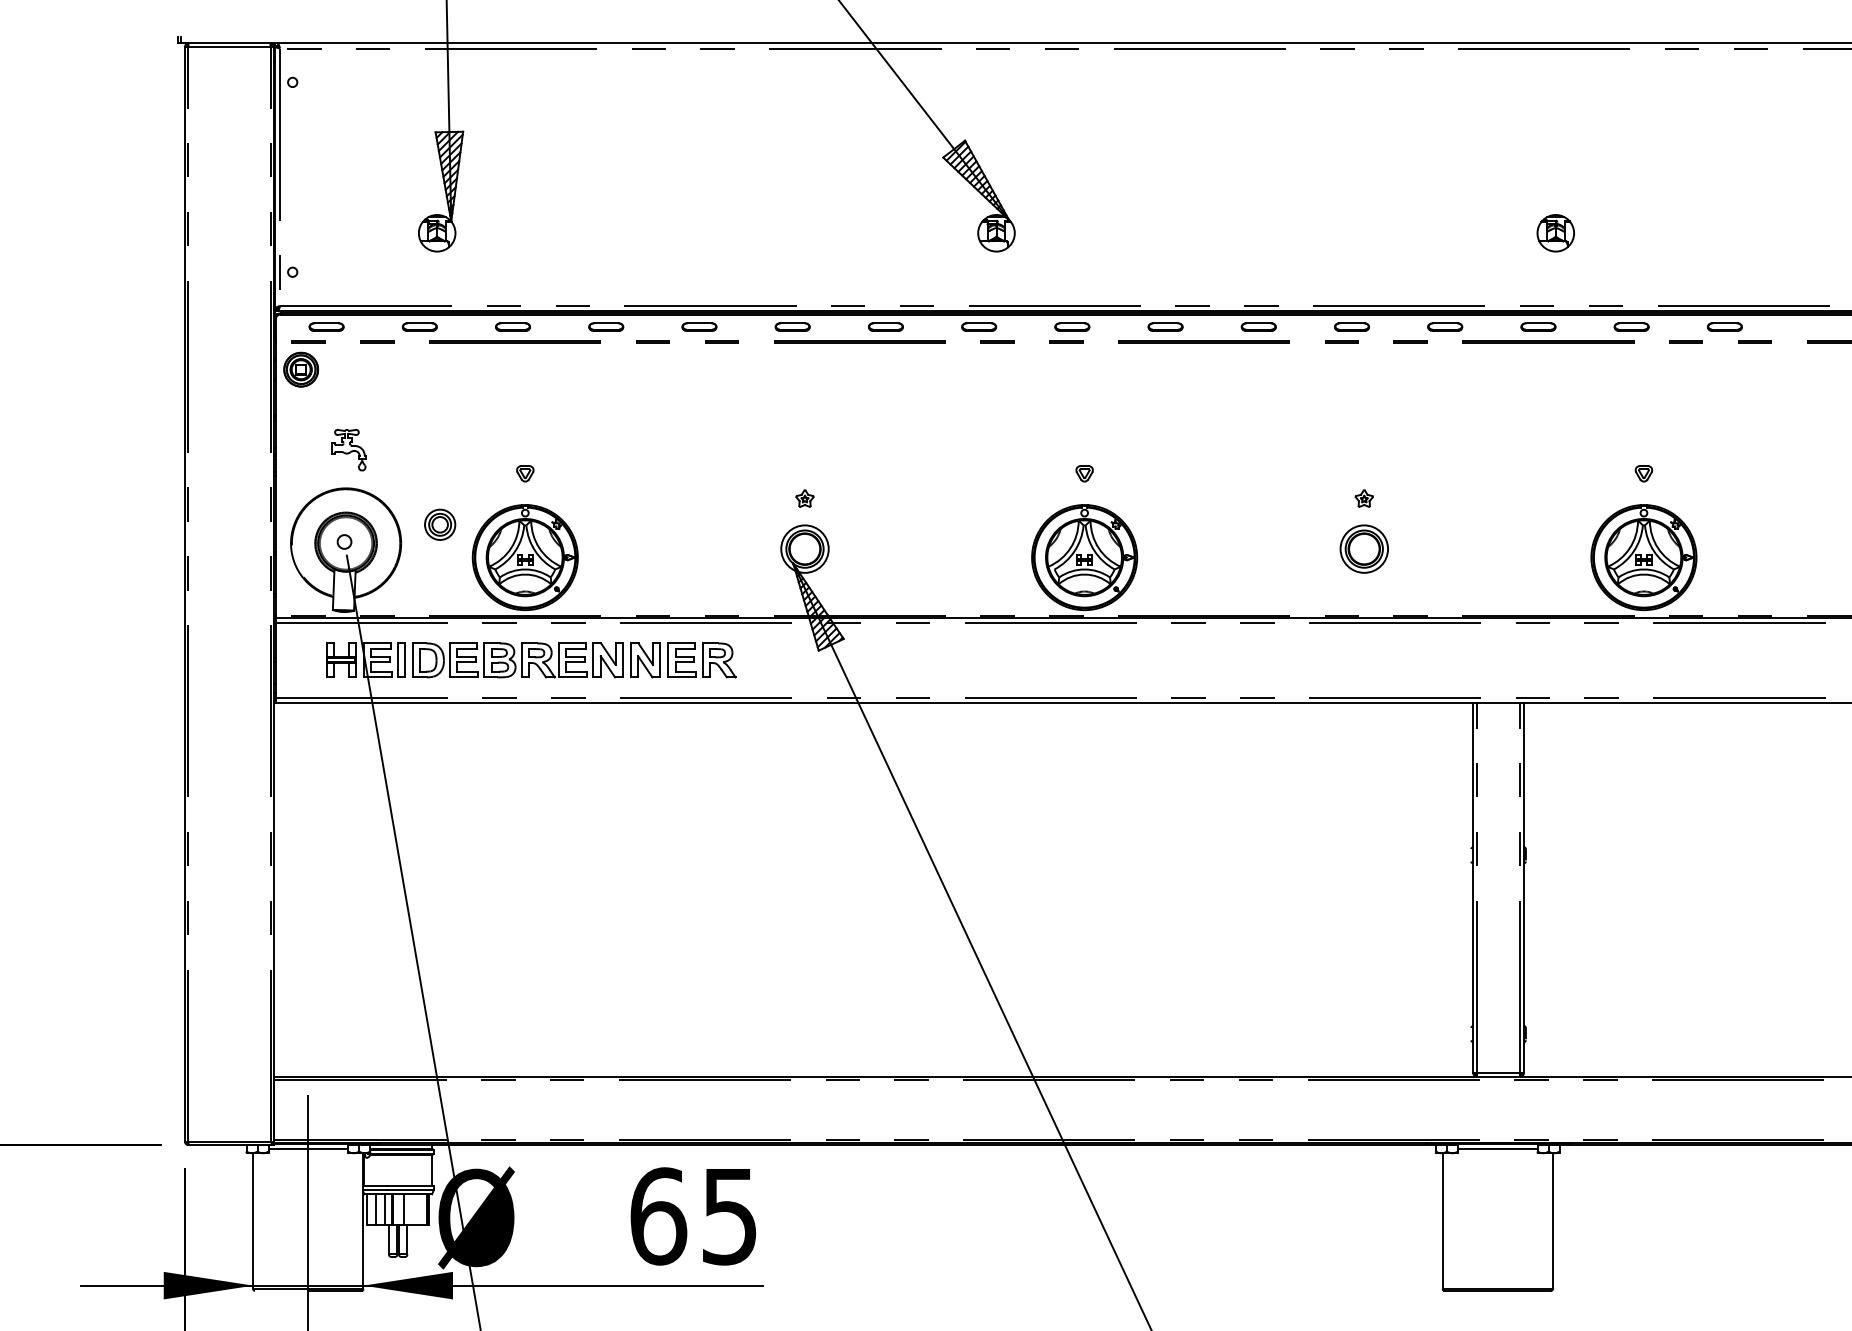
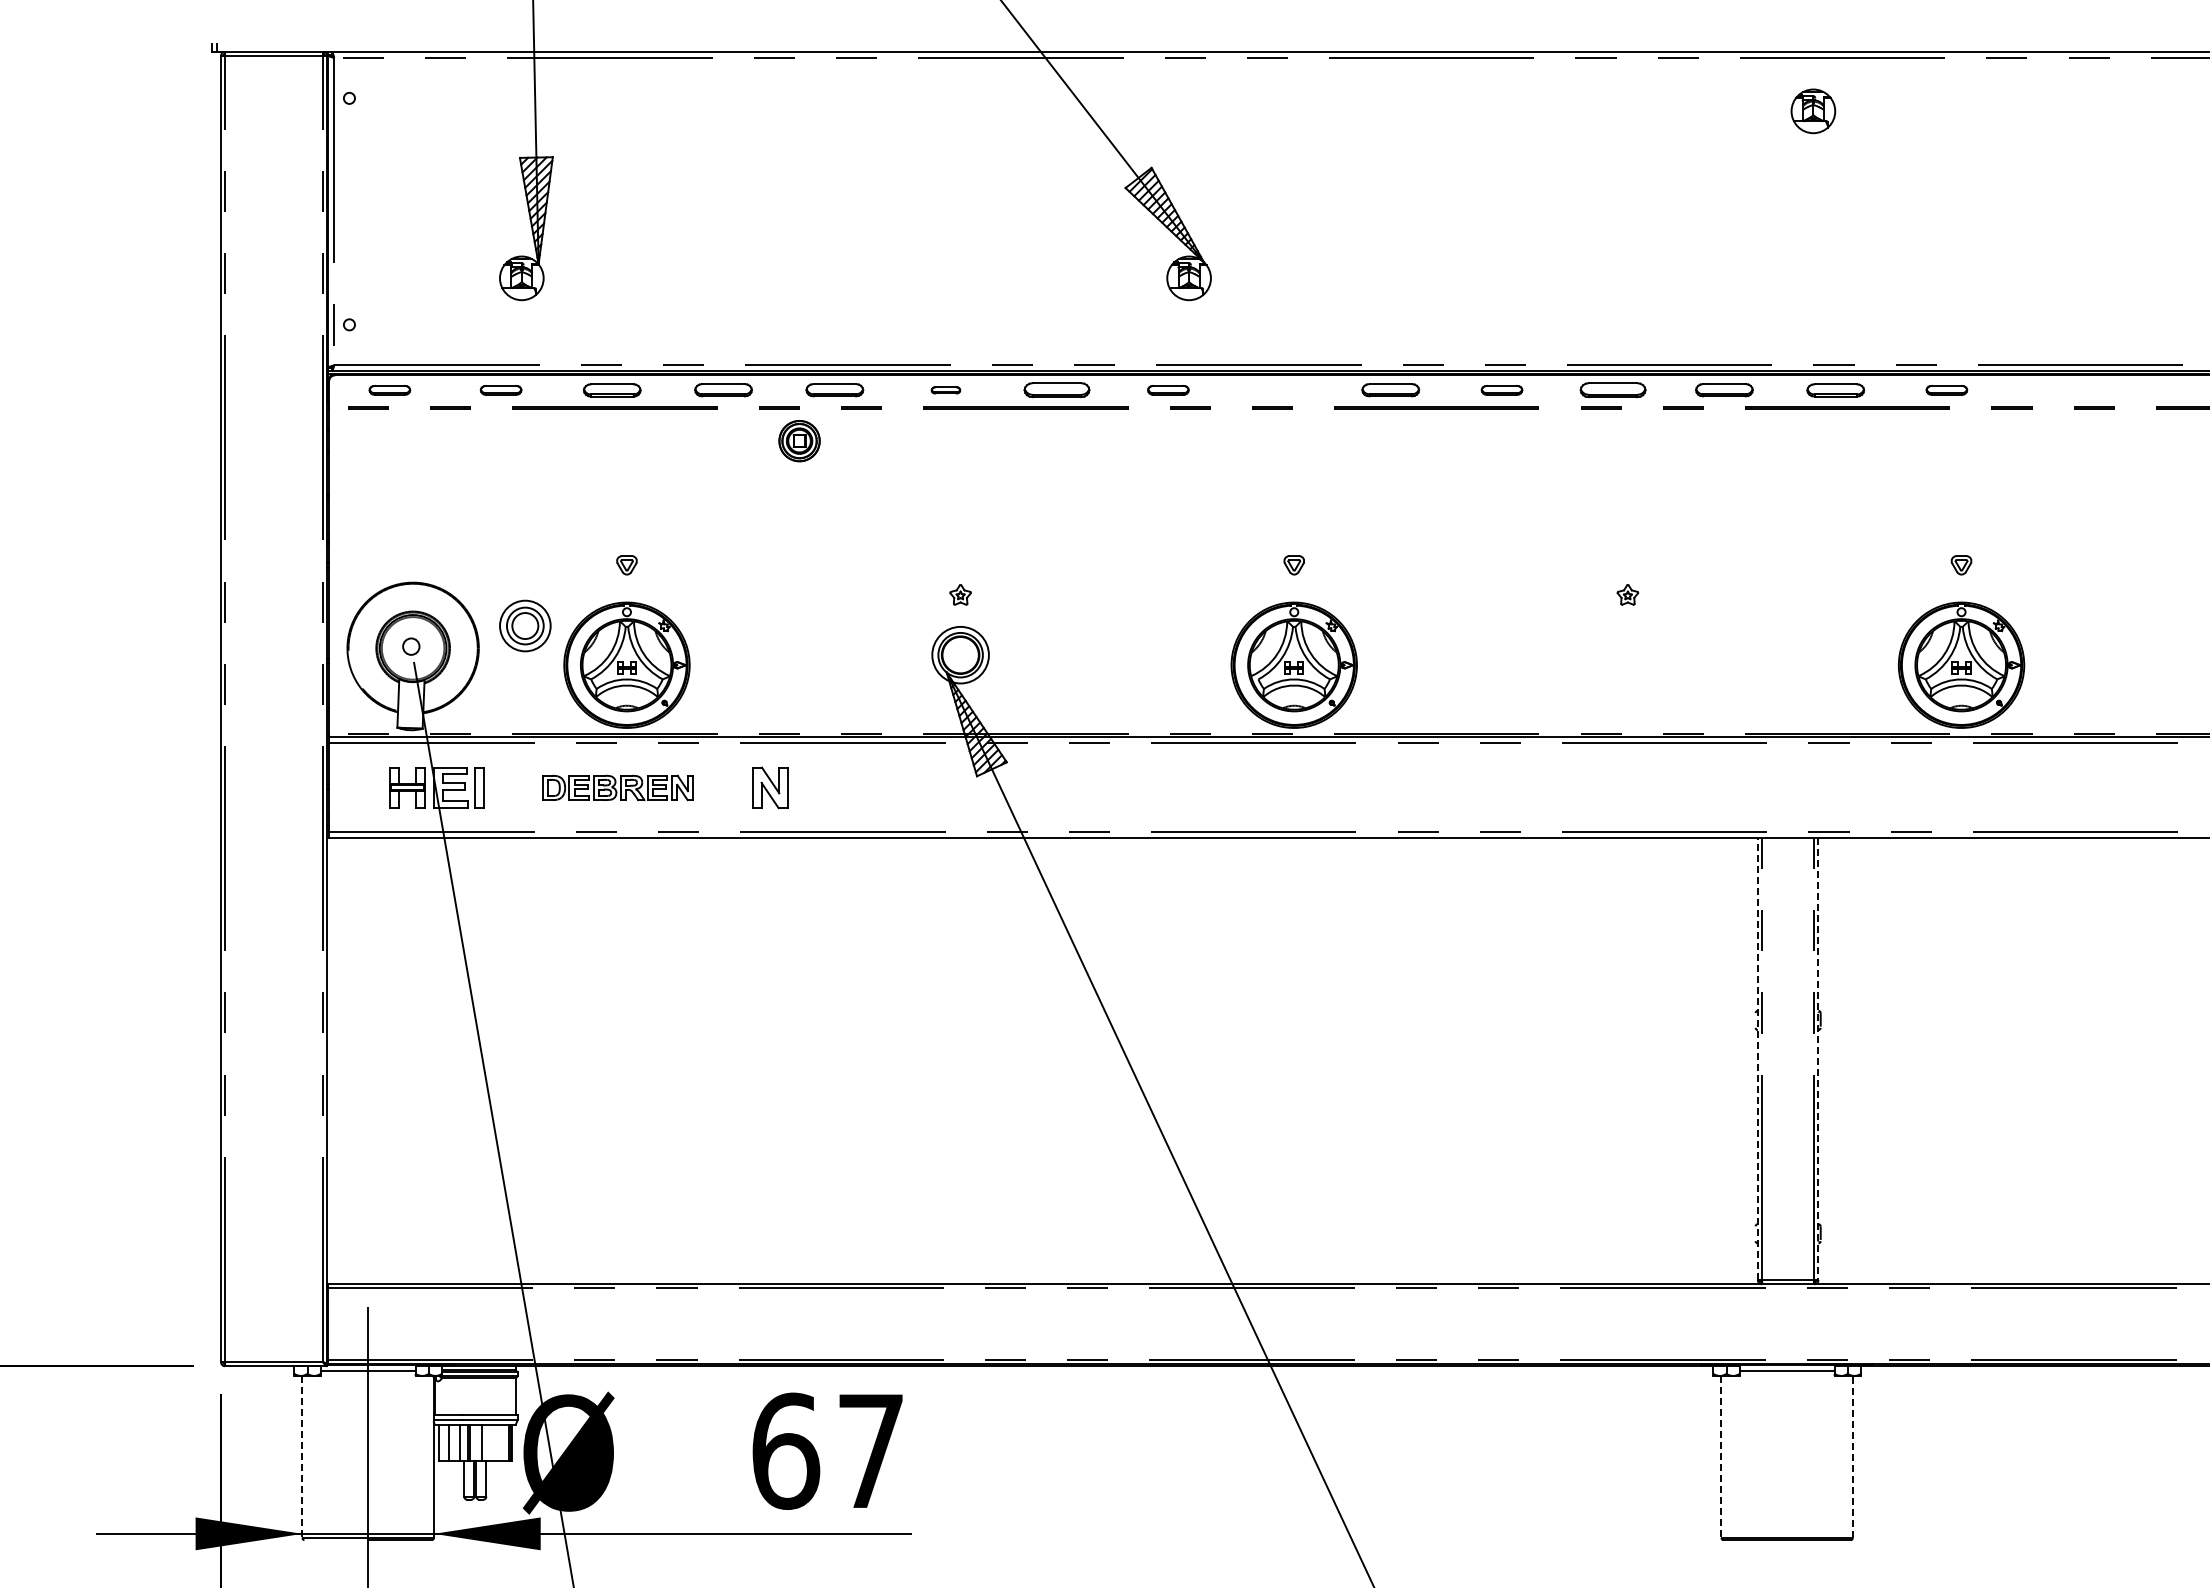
part: (1555, 233) -> (1813, 111), moved
part: (513, 326) -> (612, 389), size x1.4
part: (1072, 326) -> (1279, 389), removed
part: (1538, 326) -> (1835, 389), size x1.4
part: (606, 327) -> (723, 390), size x1.4
part: (699, 327) -> (834, 390), size x1.4
part: (792, 327) -> (945, 390), size x0.7
part: (886, 327) -> (1057, 390), size x1.6
part: (1165, 327) -> (1390, 390), size x1.4
part: (1352, 327) -> (1613, 390), size x1.6
part: (1445, 327) -> (1724, 390), size x1.4
part: (1724, 327) -> (2057, 390), removed
part: (301, 370) -> (799, 441), moved
part: (348, 450) -> (416, 537), removed
part: (440, 525) -> (525, 626), size x1.4
part: (1363, 549) -> (1627, 655), removed
part: (517, 660) -> (617, 787), size x0.6
part: (701, 660) -> (837, 787), removed
line: (1472, 888) -> (1757, 1059), solid -> dashed
line: (1524, 888) -> (1818, 1059), solid -> dashed
text: (729, 1216) -> (870, 1451), 65 -> 67
line: (1552, 1220) -> (1852, 1456), solid -> dashed
line: (253, 1221) -> (302, 1457), solid -> dashed
line: (1442, 1221) -> (1721, 1457), solid -> dashed

